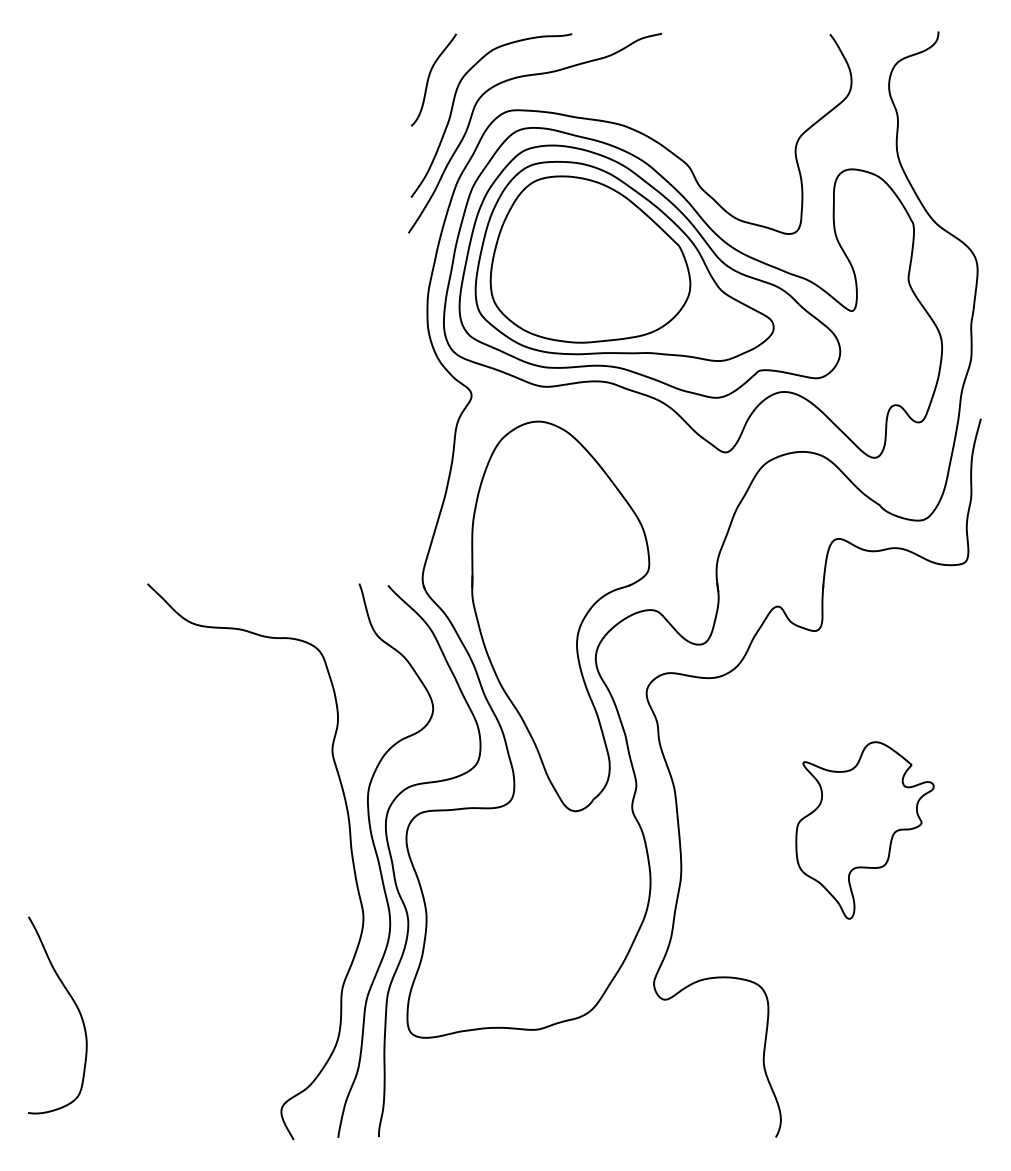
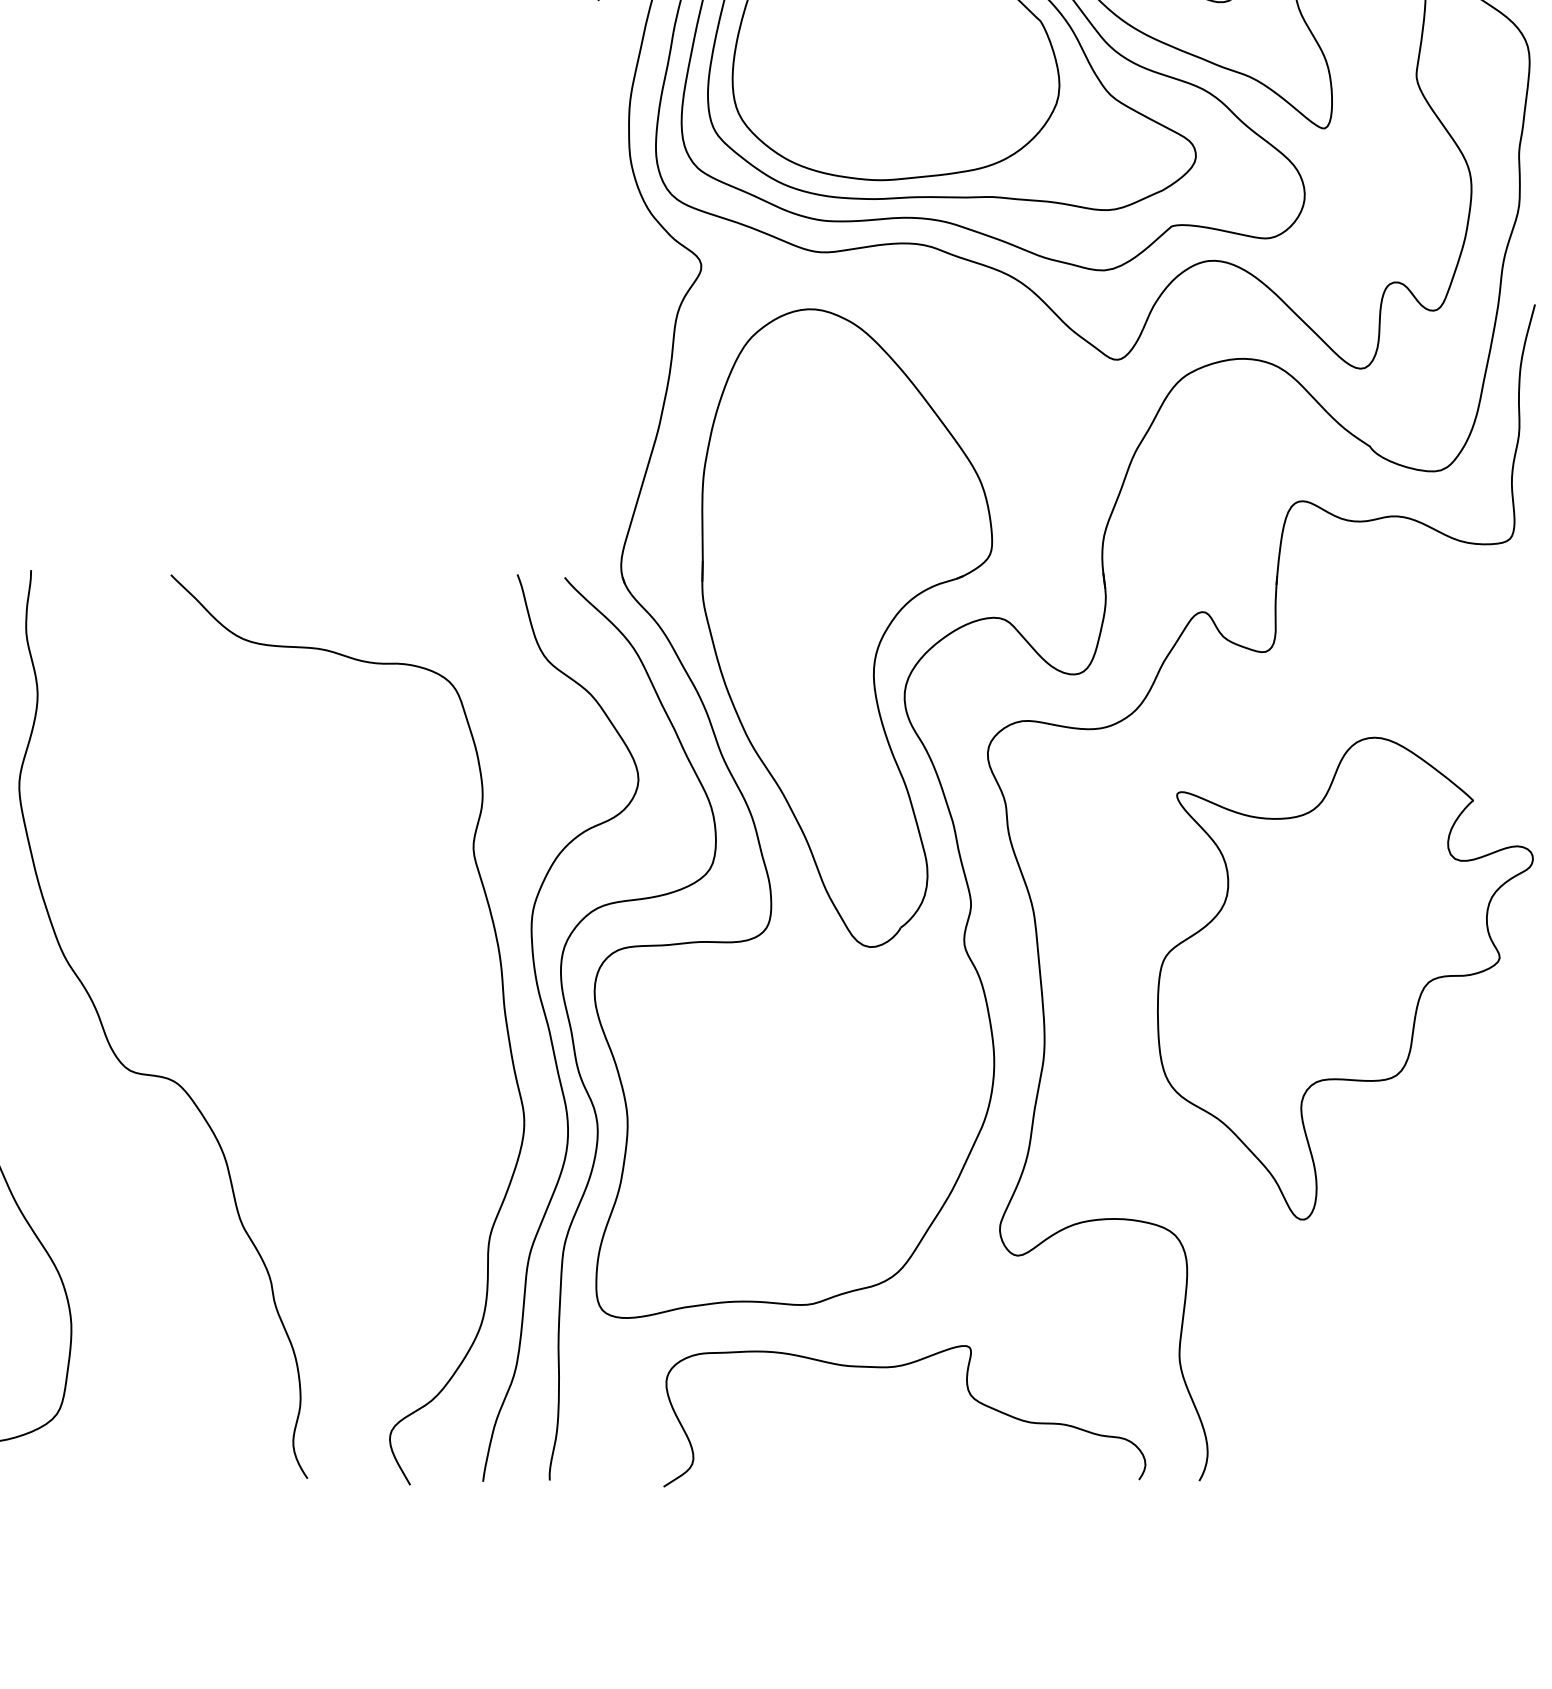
part: (864, 830) -> (1344, 978), size x1.67
curve: (136, 888) -> (152, 1073), added
curve: (591, 1068) -> (897, 1368), added

